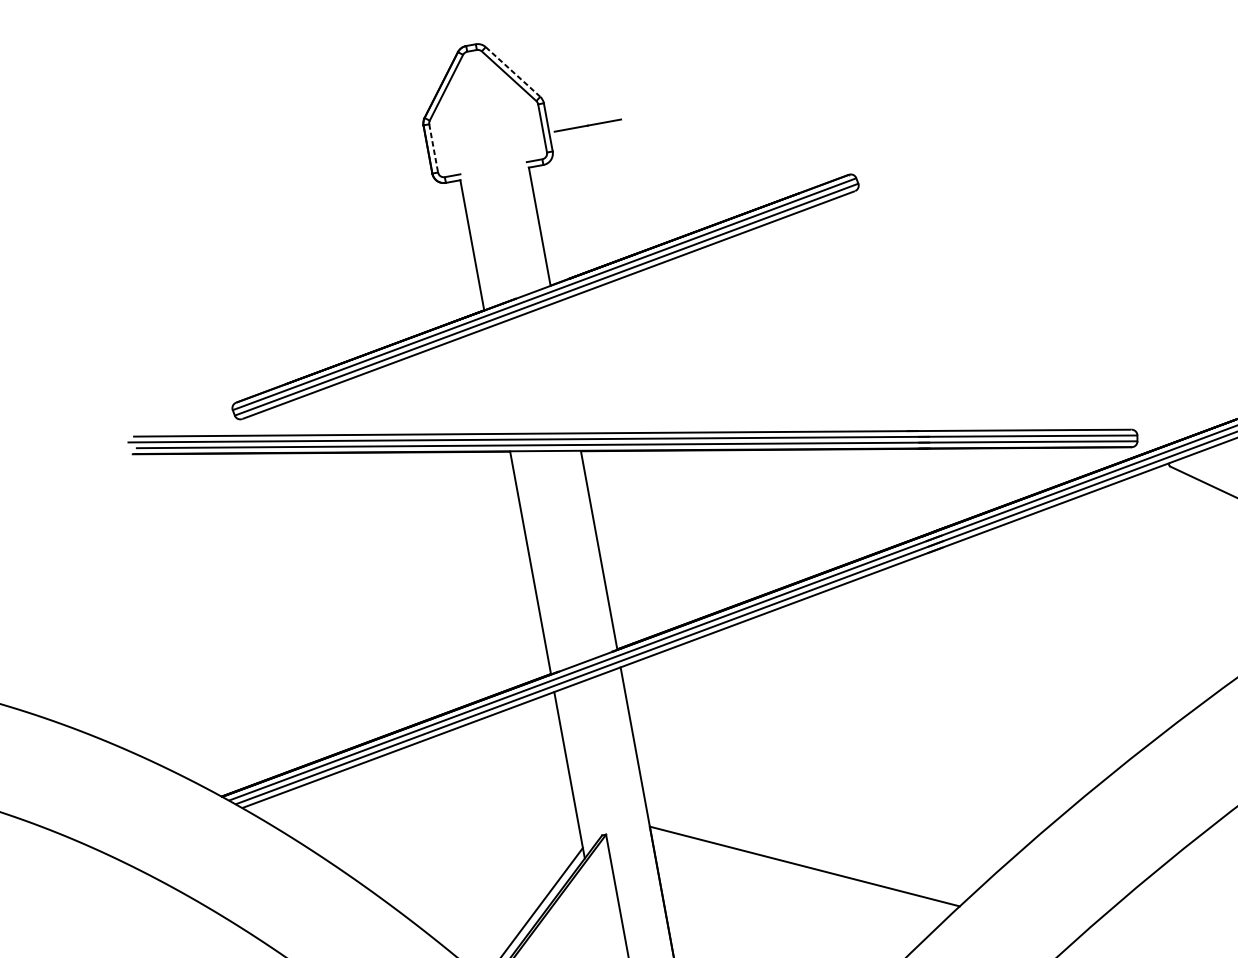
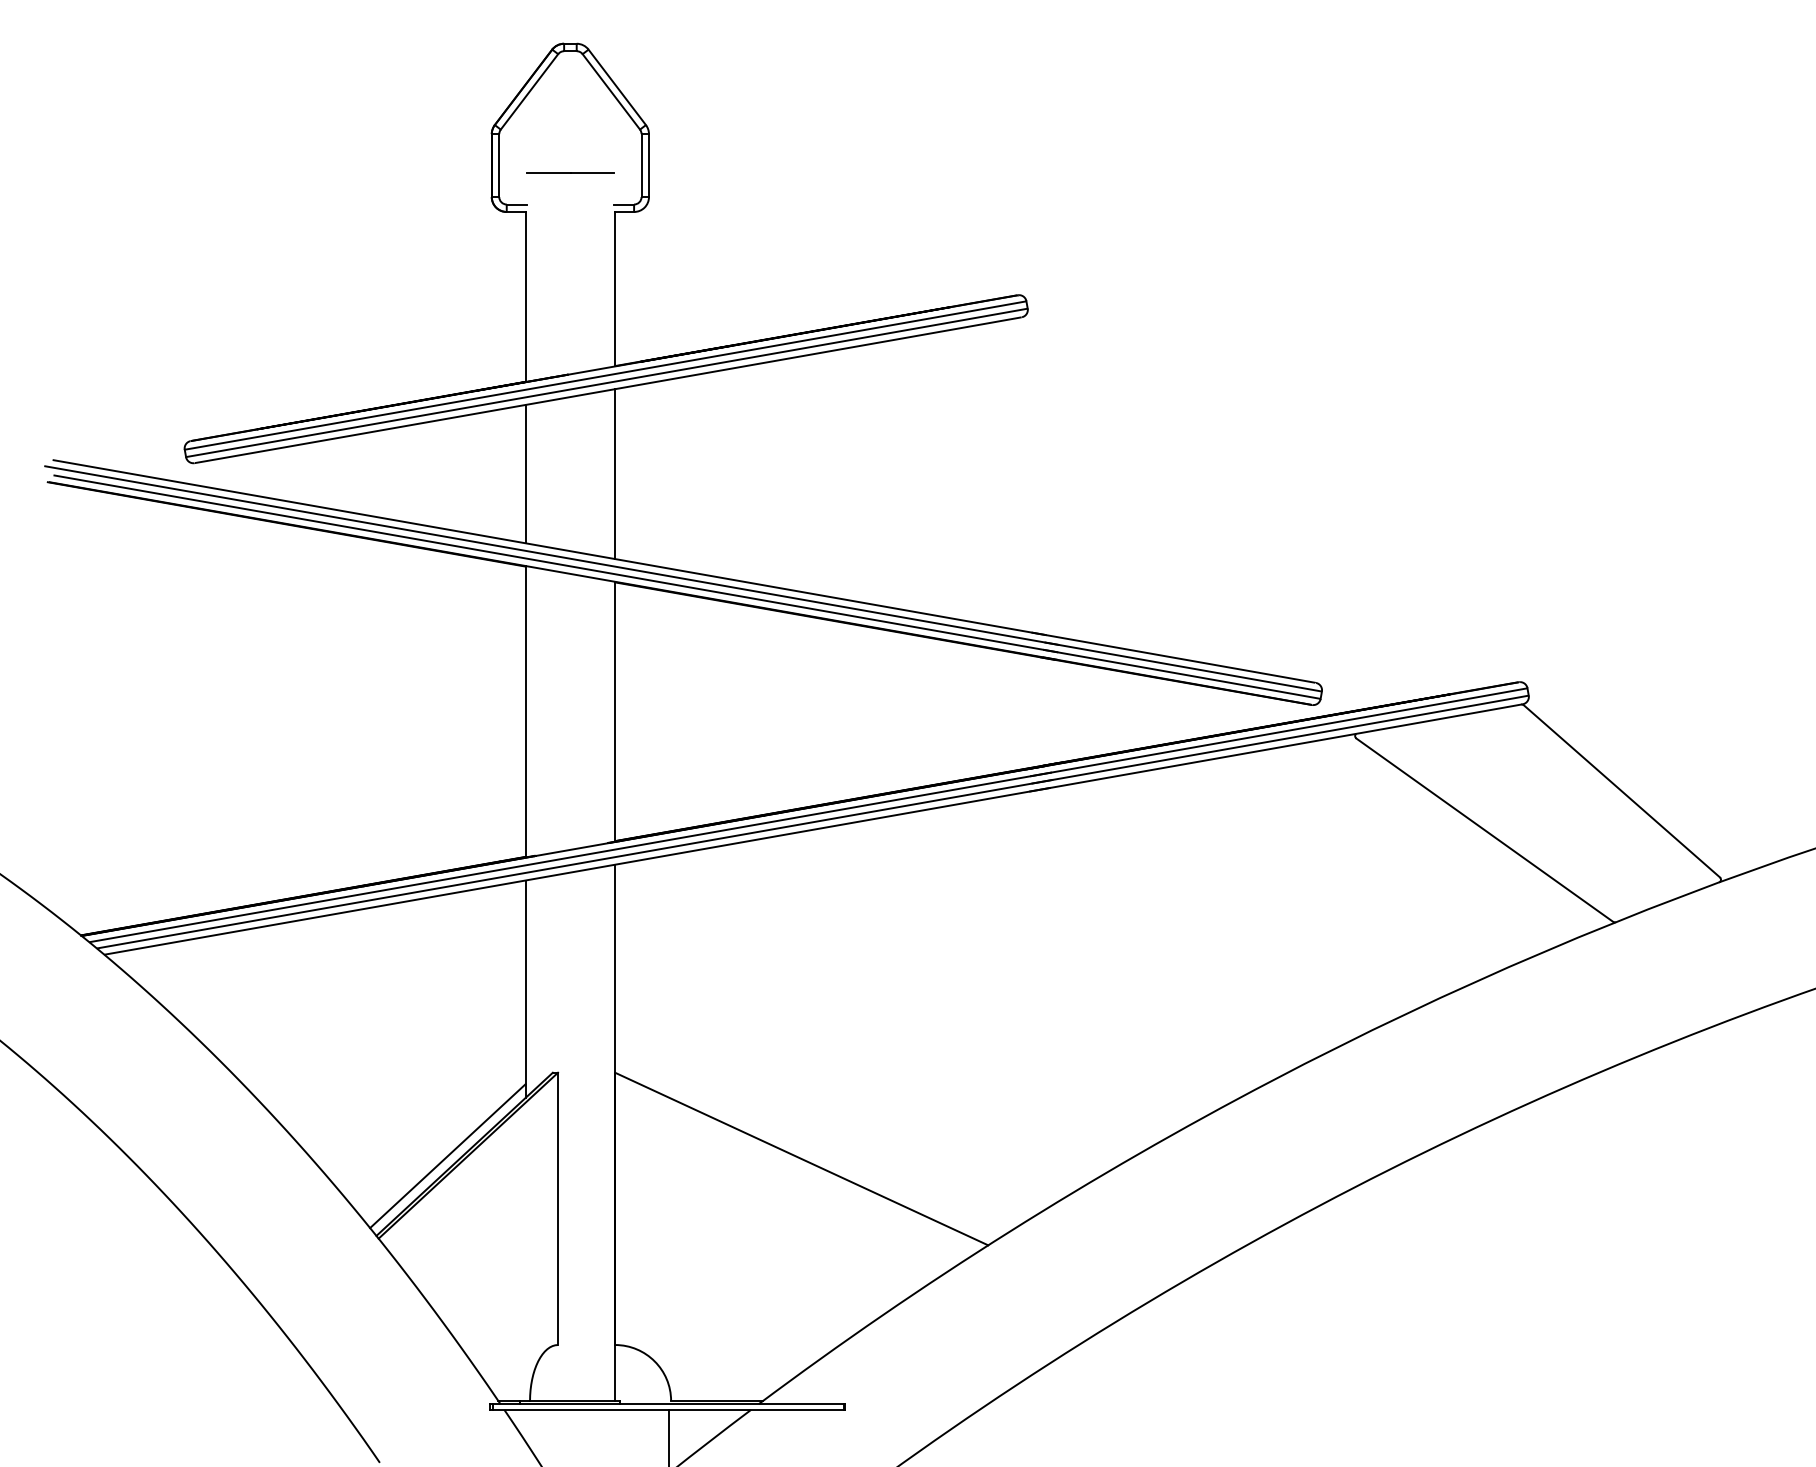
line: (513, 72) -> (617, 87), dashed -> solid
line: (587, 125) -> (570, 172), moved
line: (433, 149) -> (499, 166), dashed -> solid
line: (566, 368) -> (615, 474), added
line: (497, 380) -> (525, 473), added

